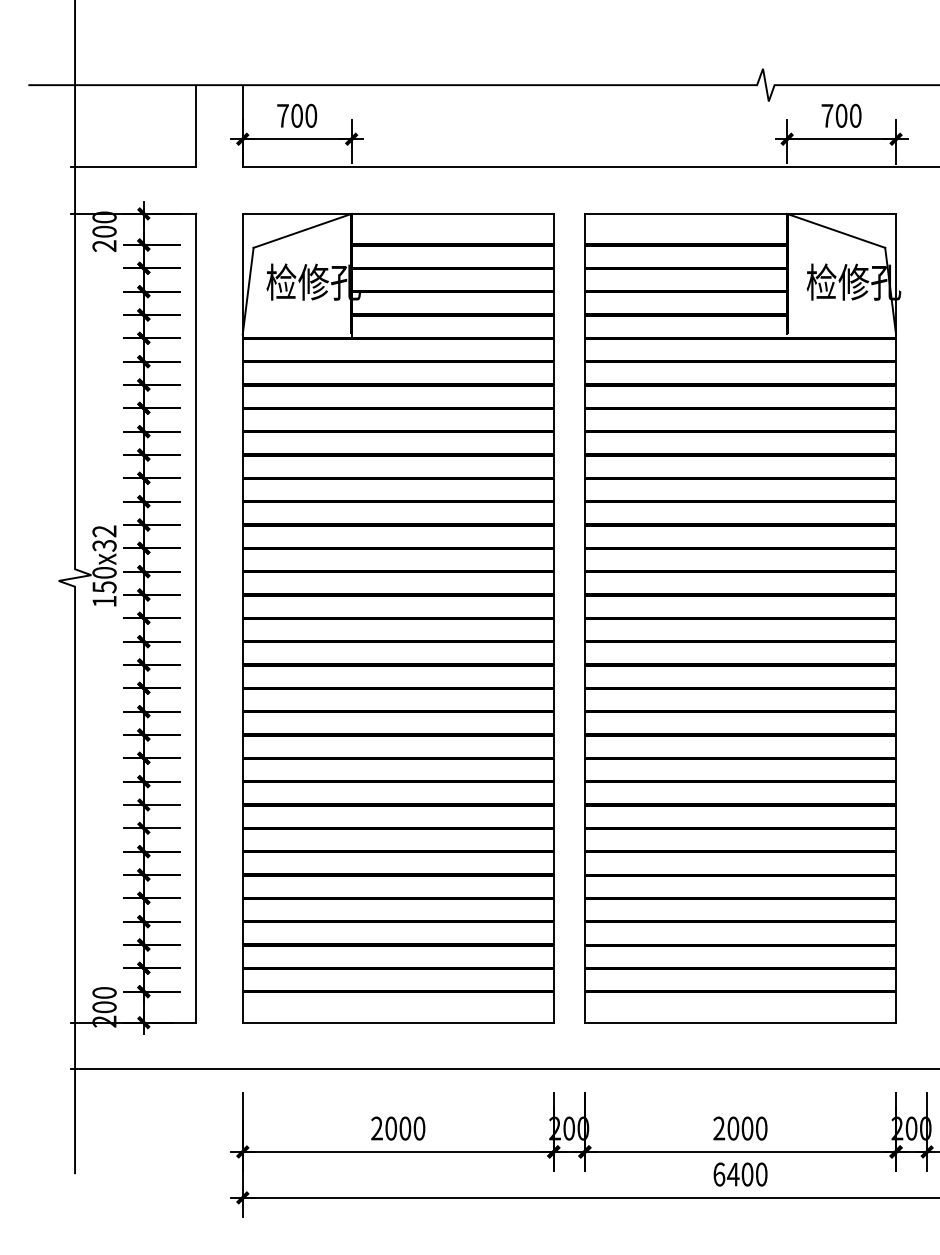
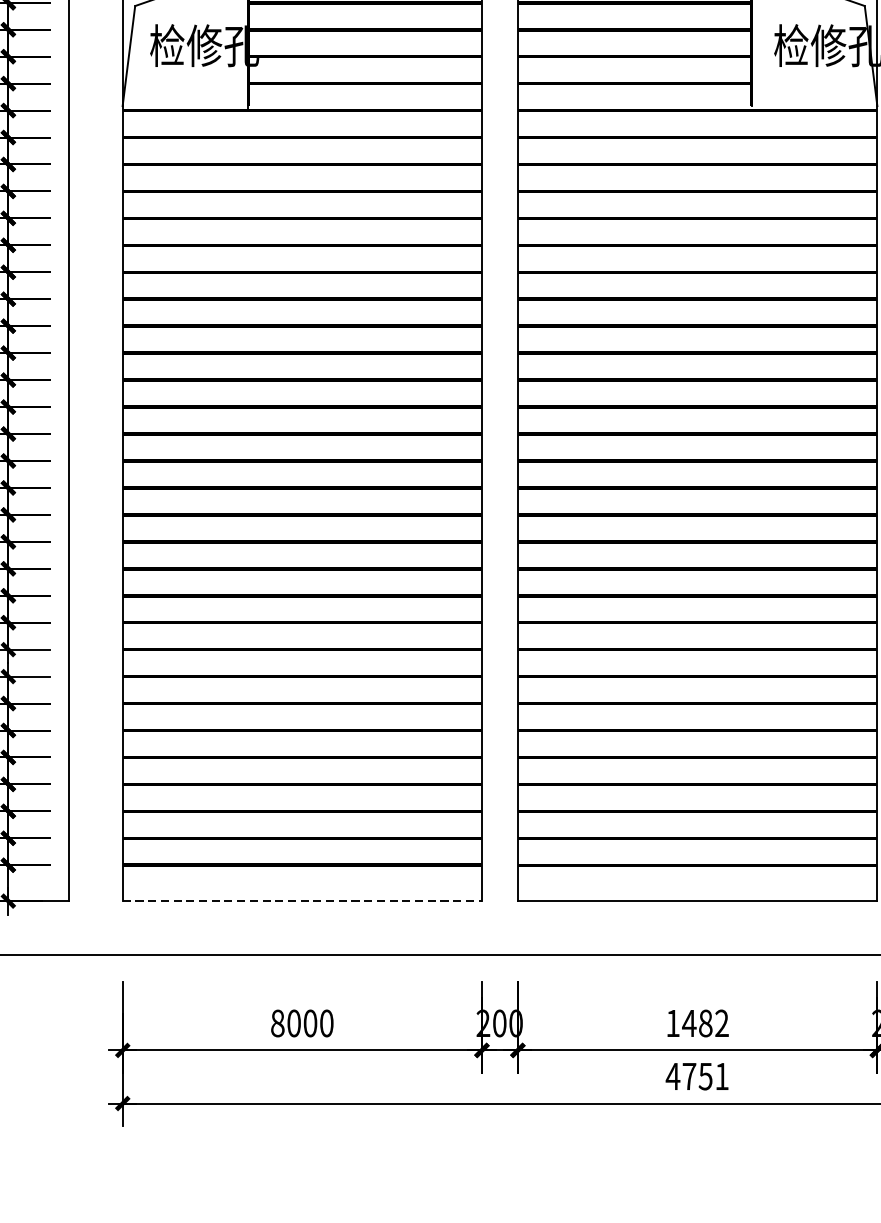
line: (398, 1022) -> (302, 900), solid -> dashed
text: (376, 1128) -> (277, 1023), 2000 -> 8000
text: (740, 1128) -> (697, 1023), 2000 -> 1482
text: (739, 1174) -> (696, 1076), 6400 -> 4751

